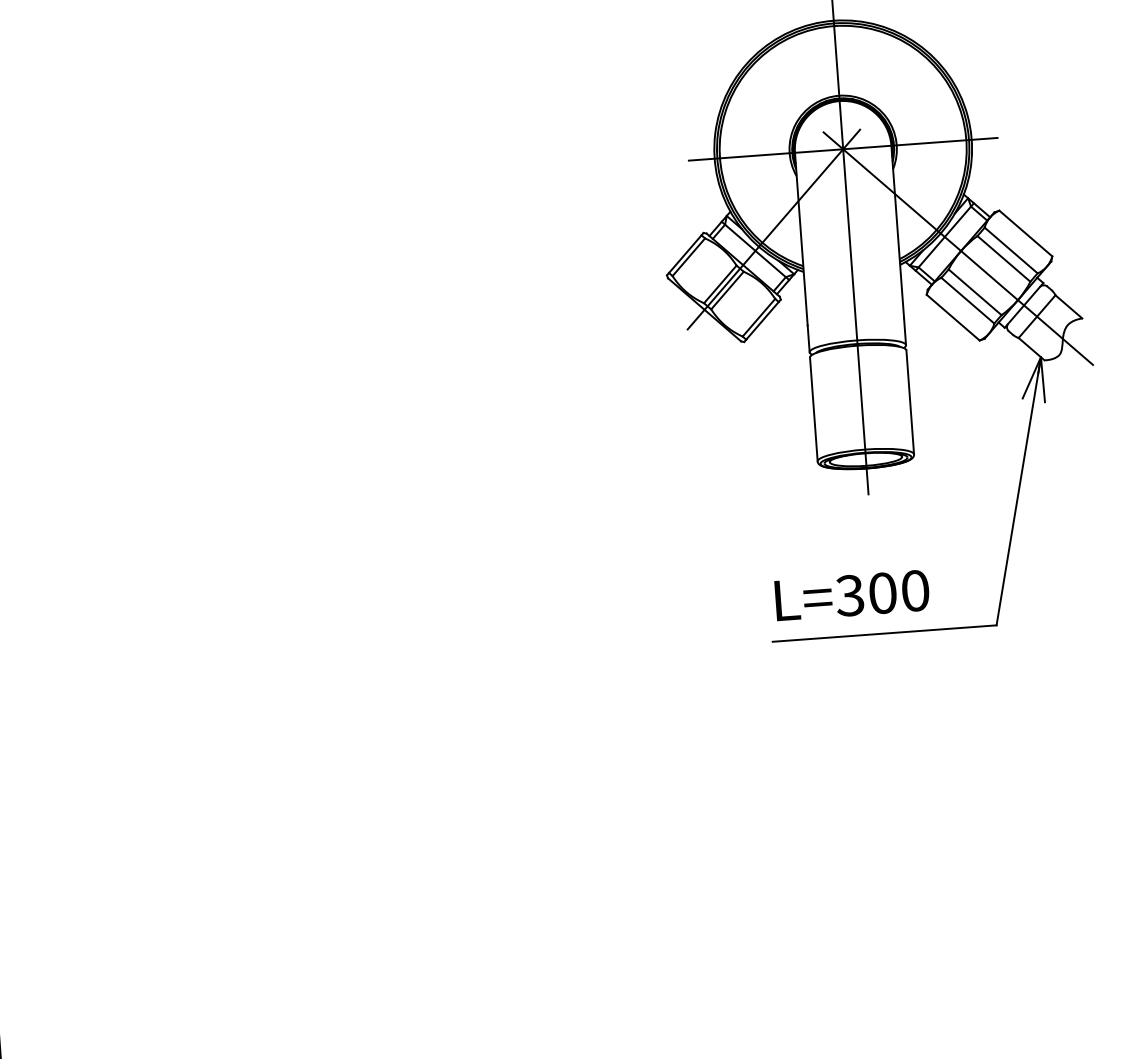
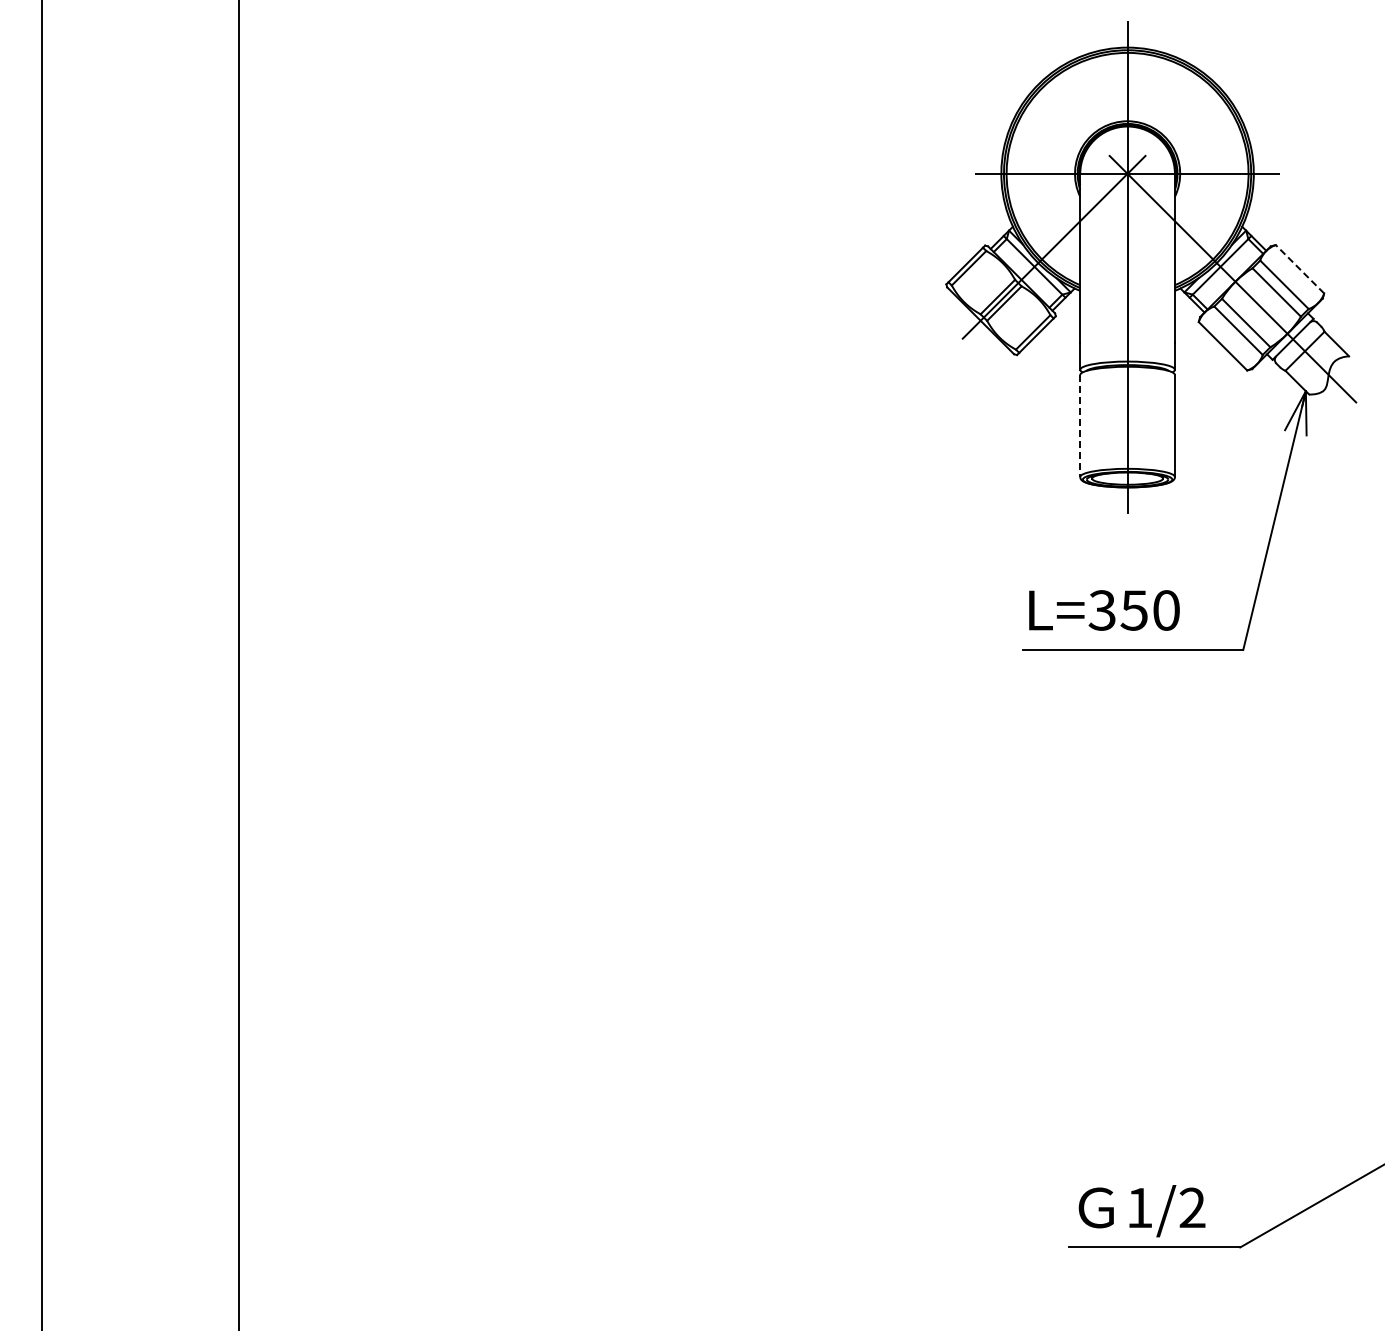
line: (1025, 232) -> (1299, 268), solid -> dashed
line: (814, 410) -> (1080, 426), solid -> dashed
text: (881, 593) -> (1133, 610), L=300 -> L=350

